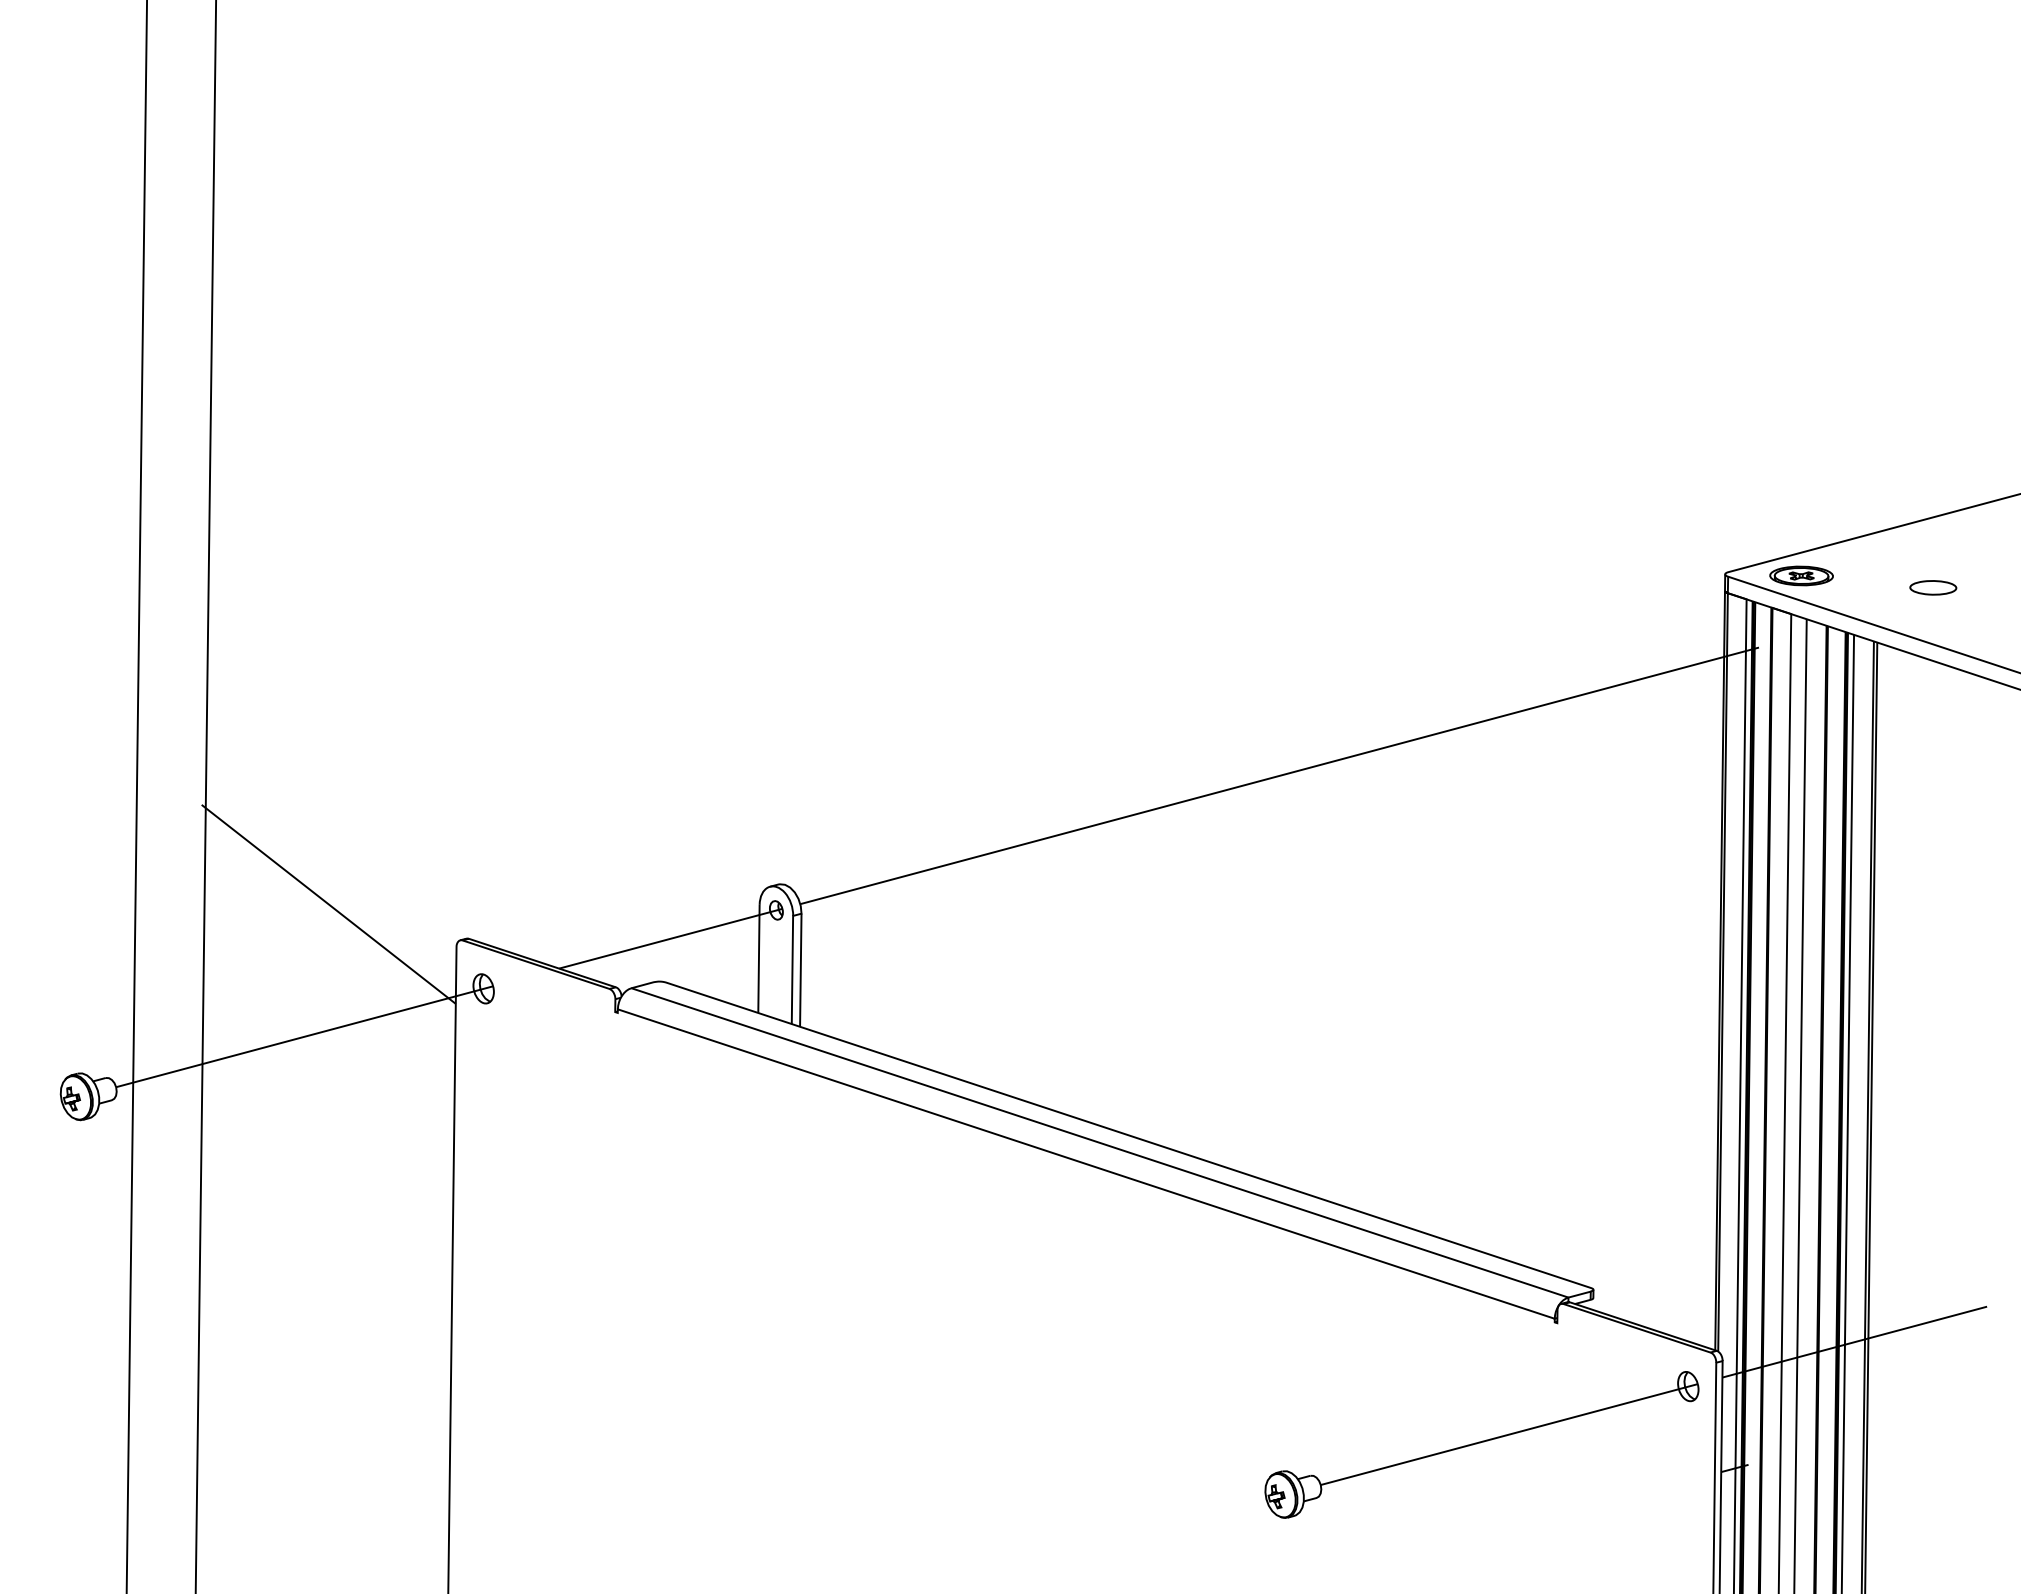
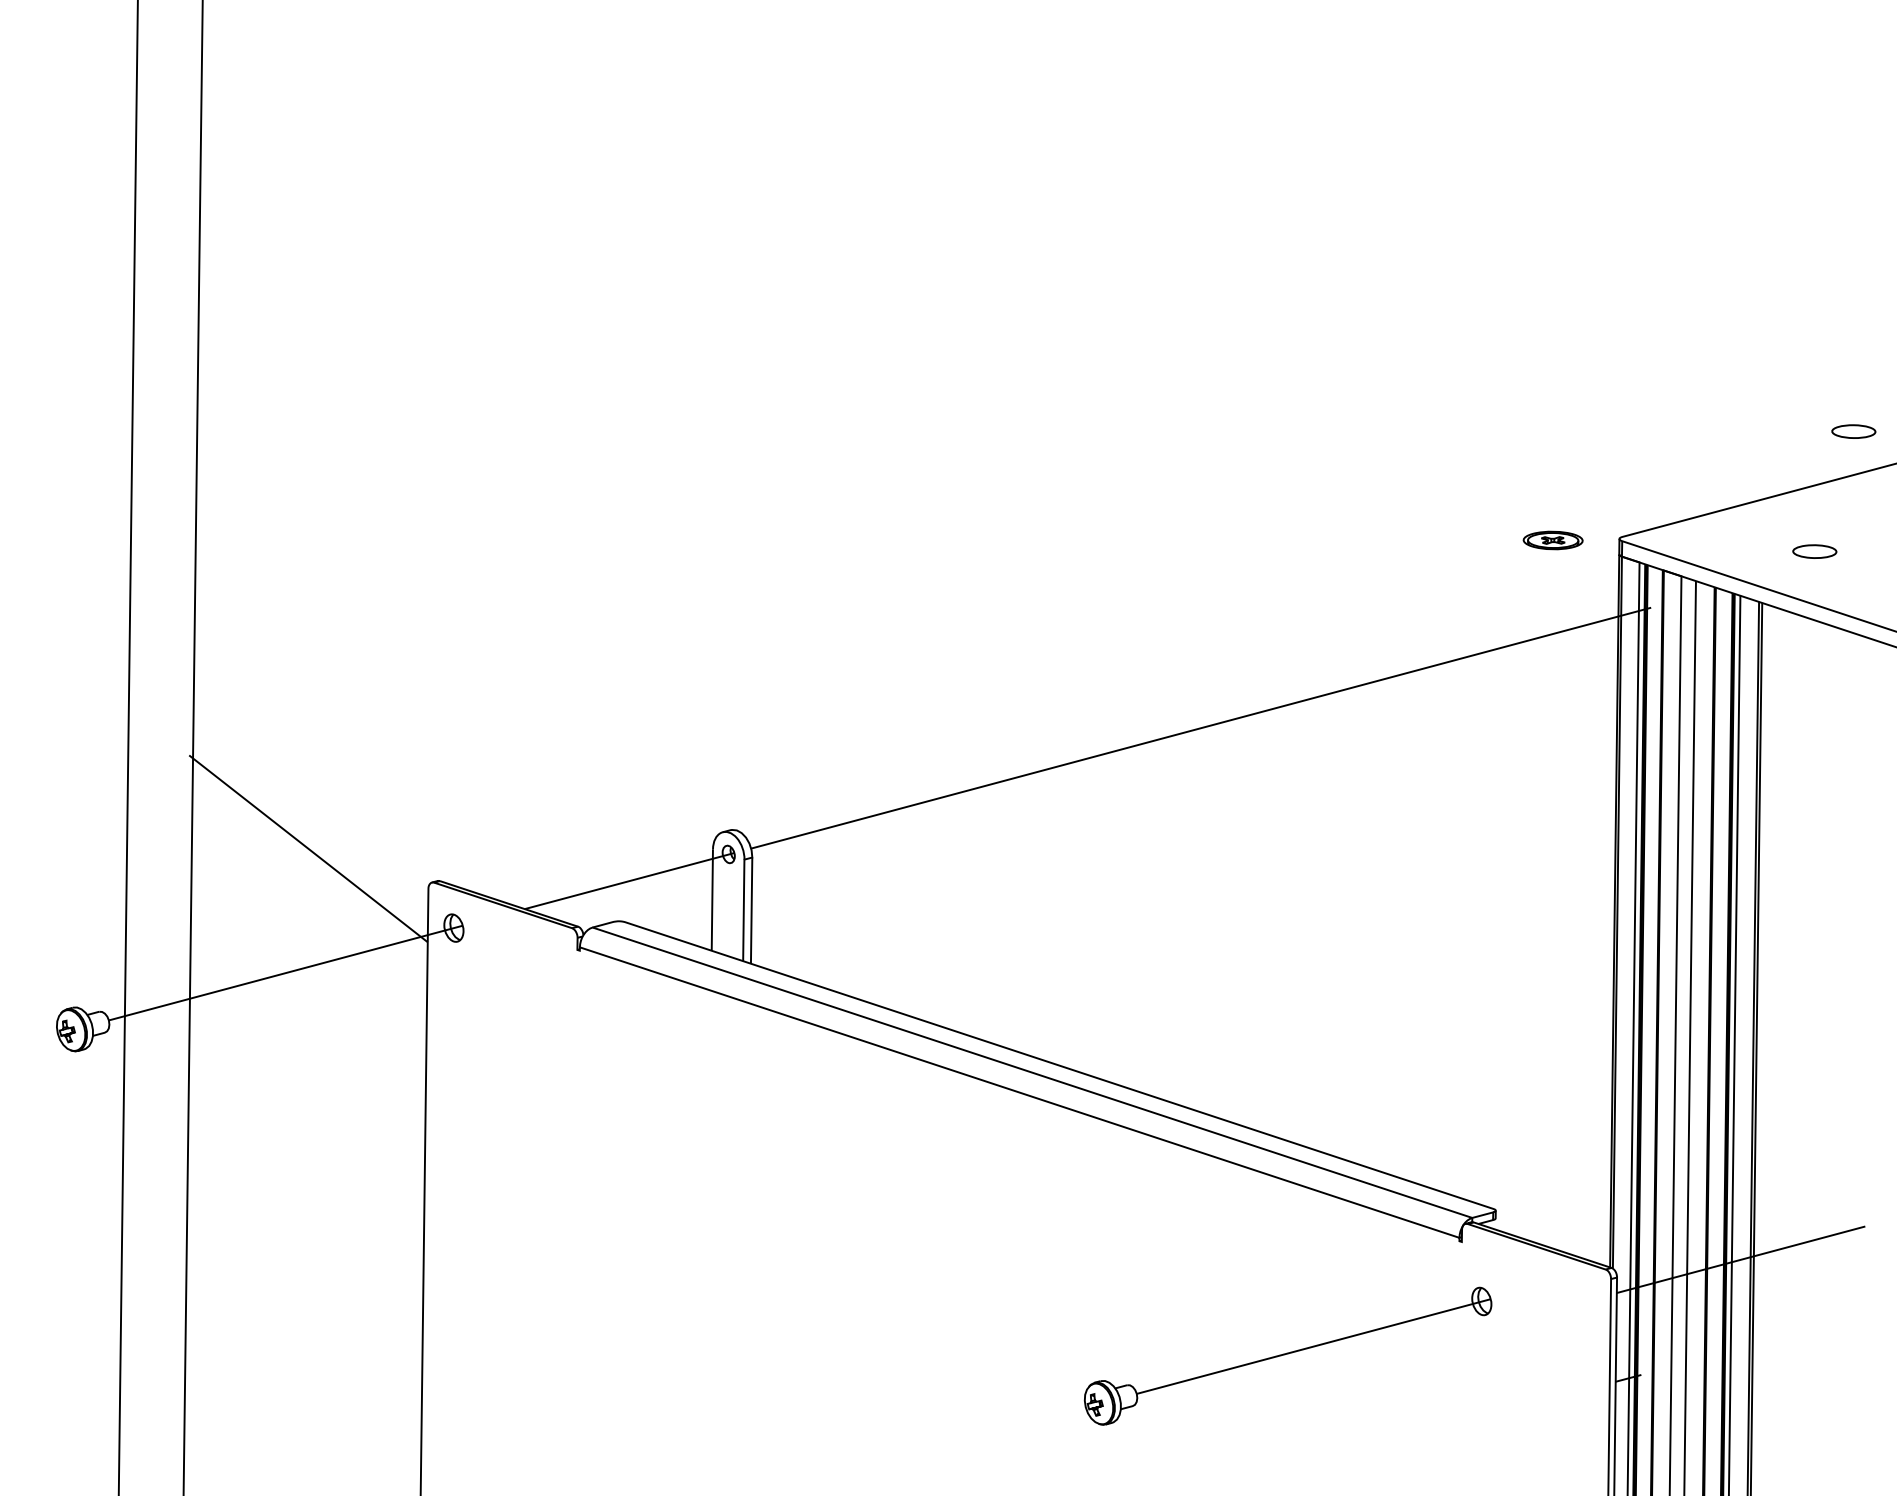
part: (1974, 459) -> (1853, 431), added
part: (1800, 575) -> (1552, 540), moved
part: (1481, 1444) -> (1287, 1355), moved

